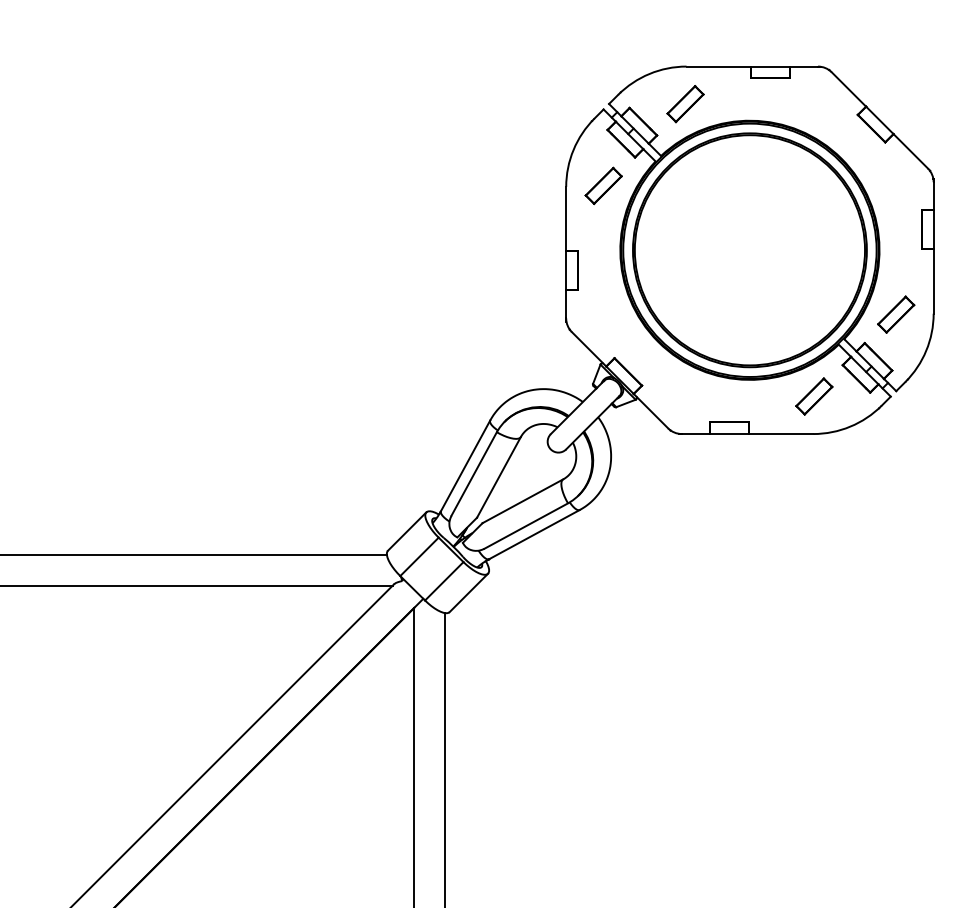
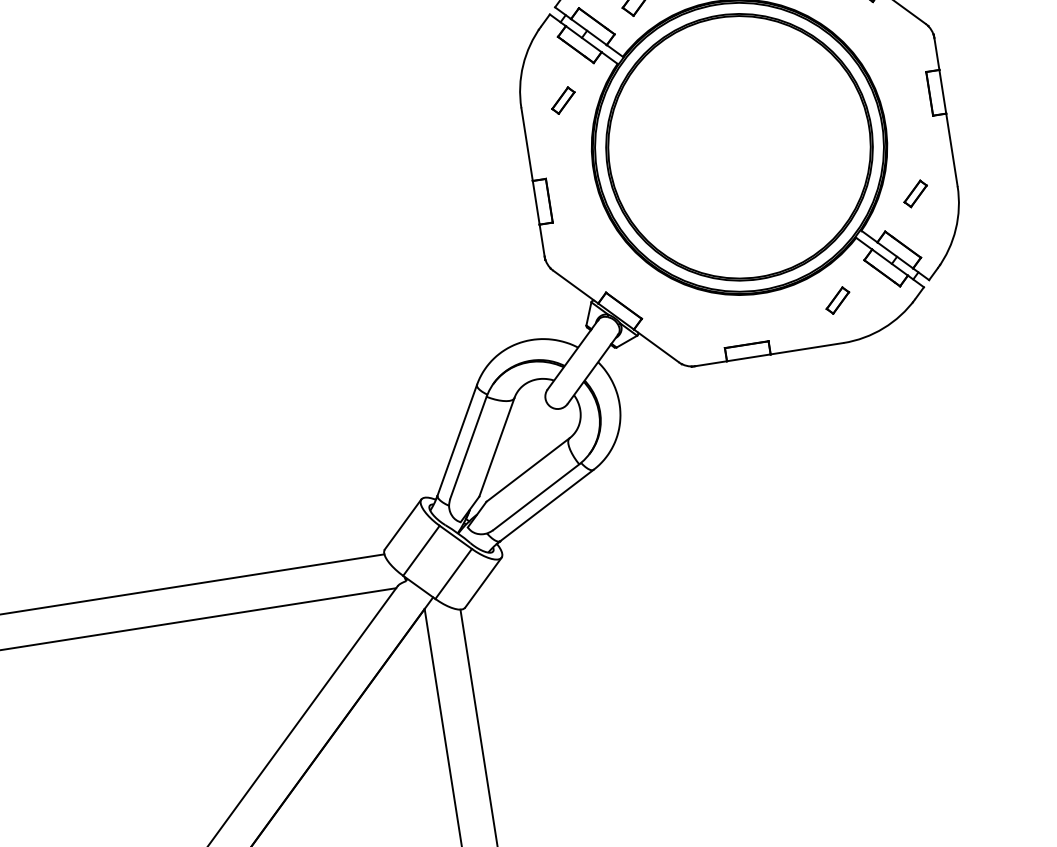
part: (603, 185) -> (563, 100), size x0.6
part: (896, 314) -> (915, 193), size x0.6
part: (814, 396) -> (838, 300), size x0.6

